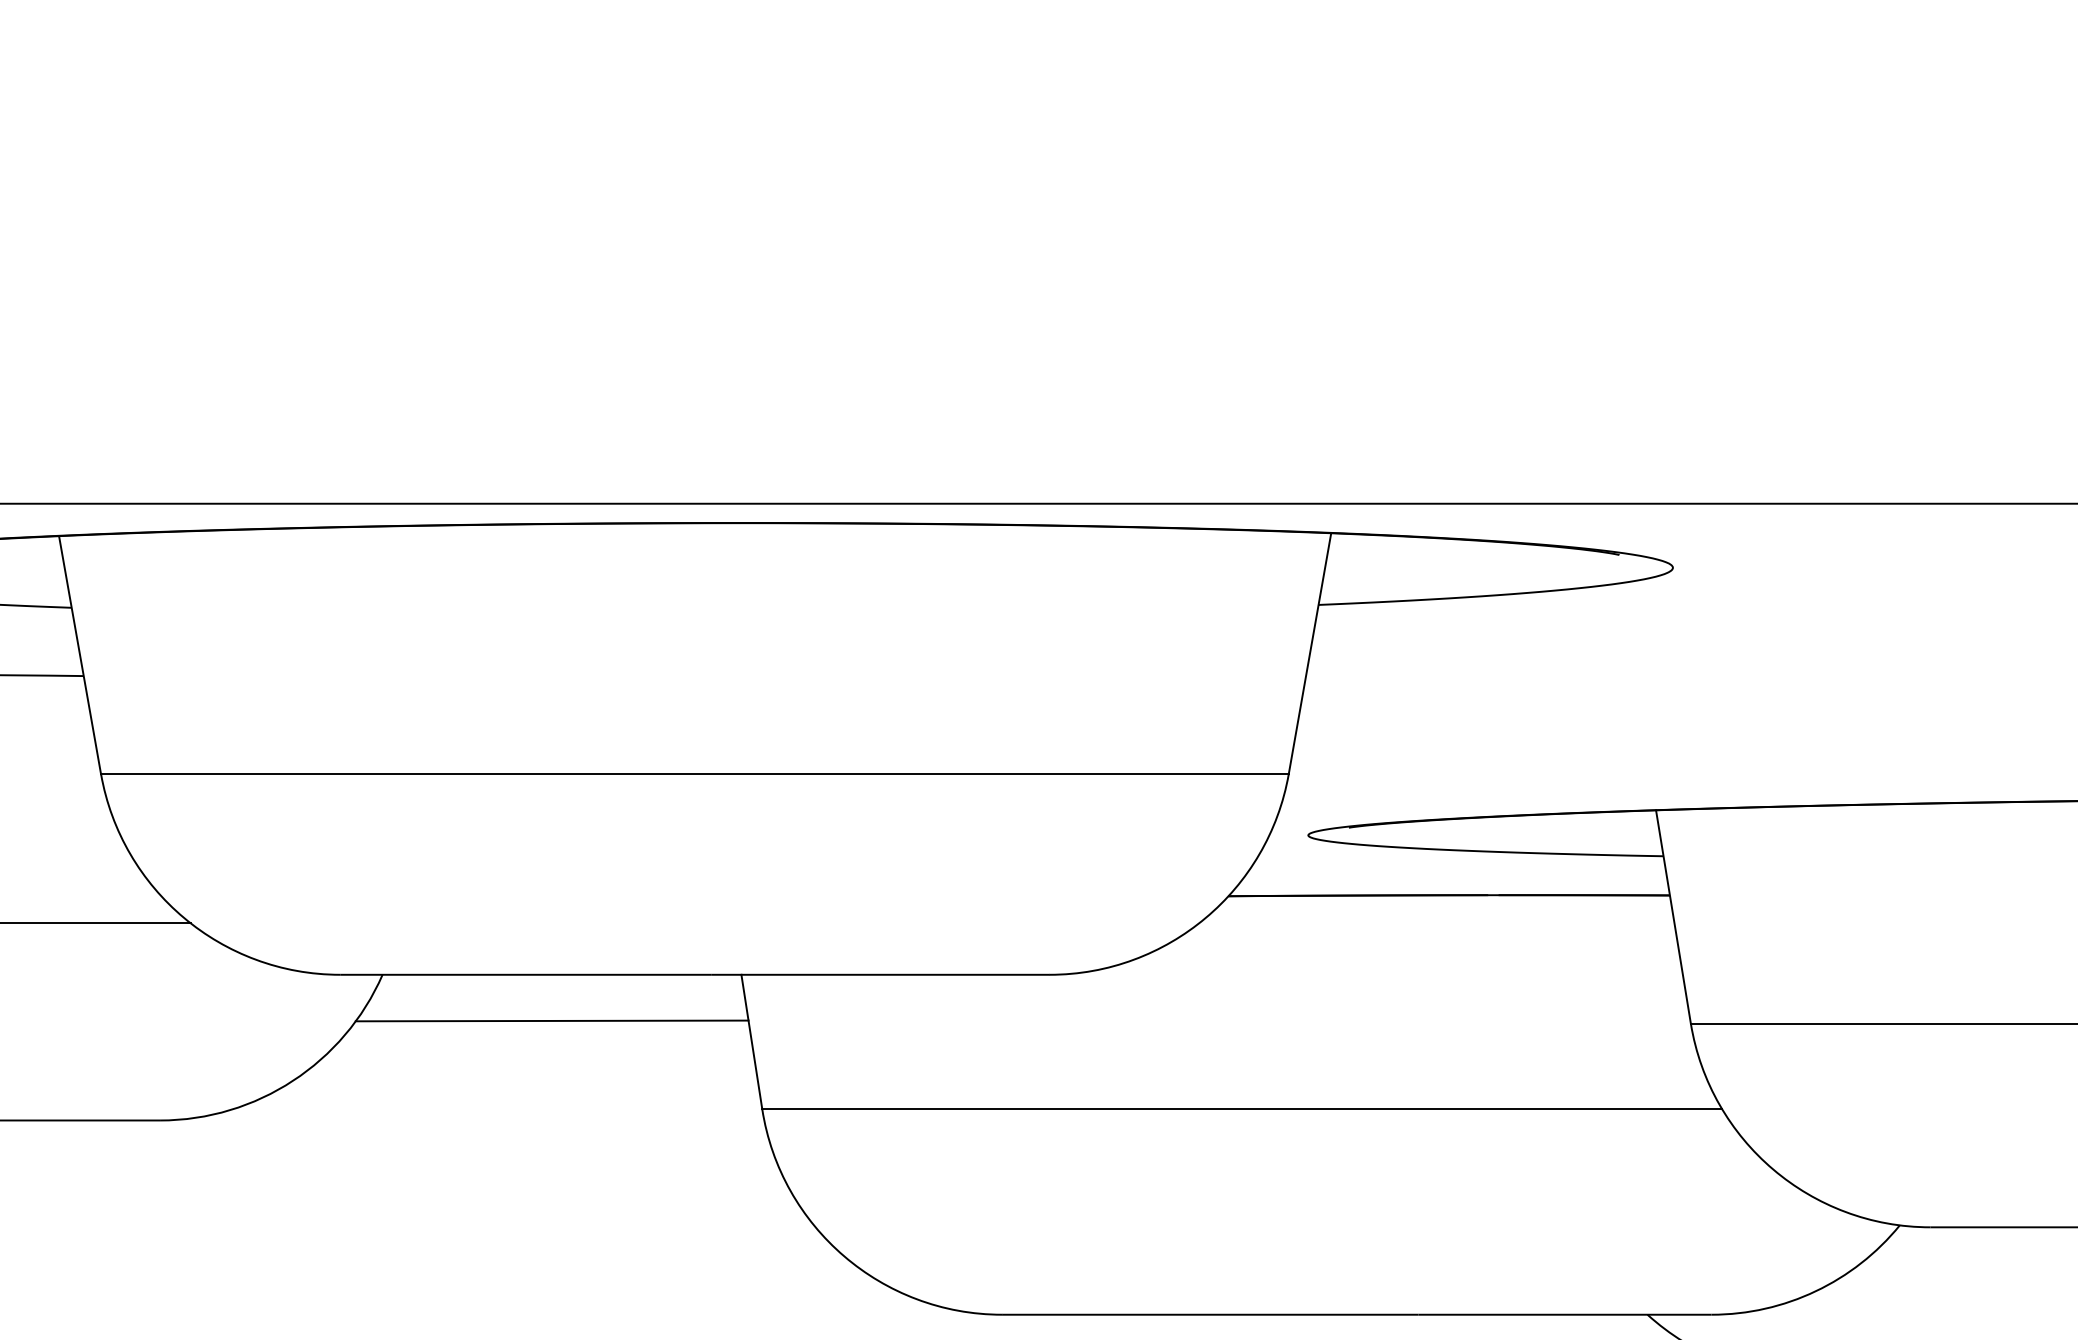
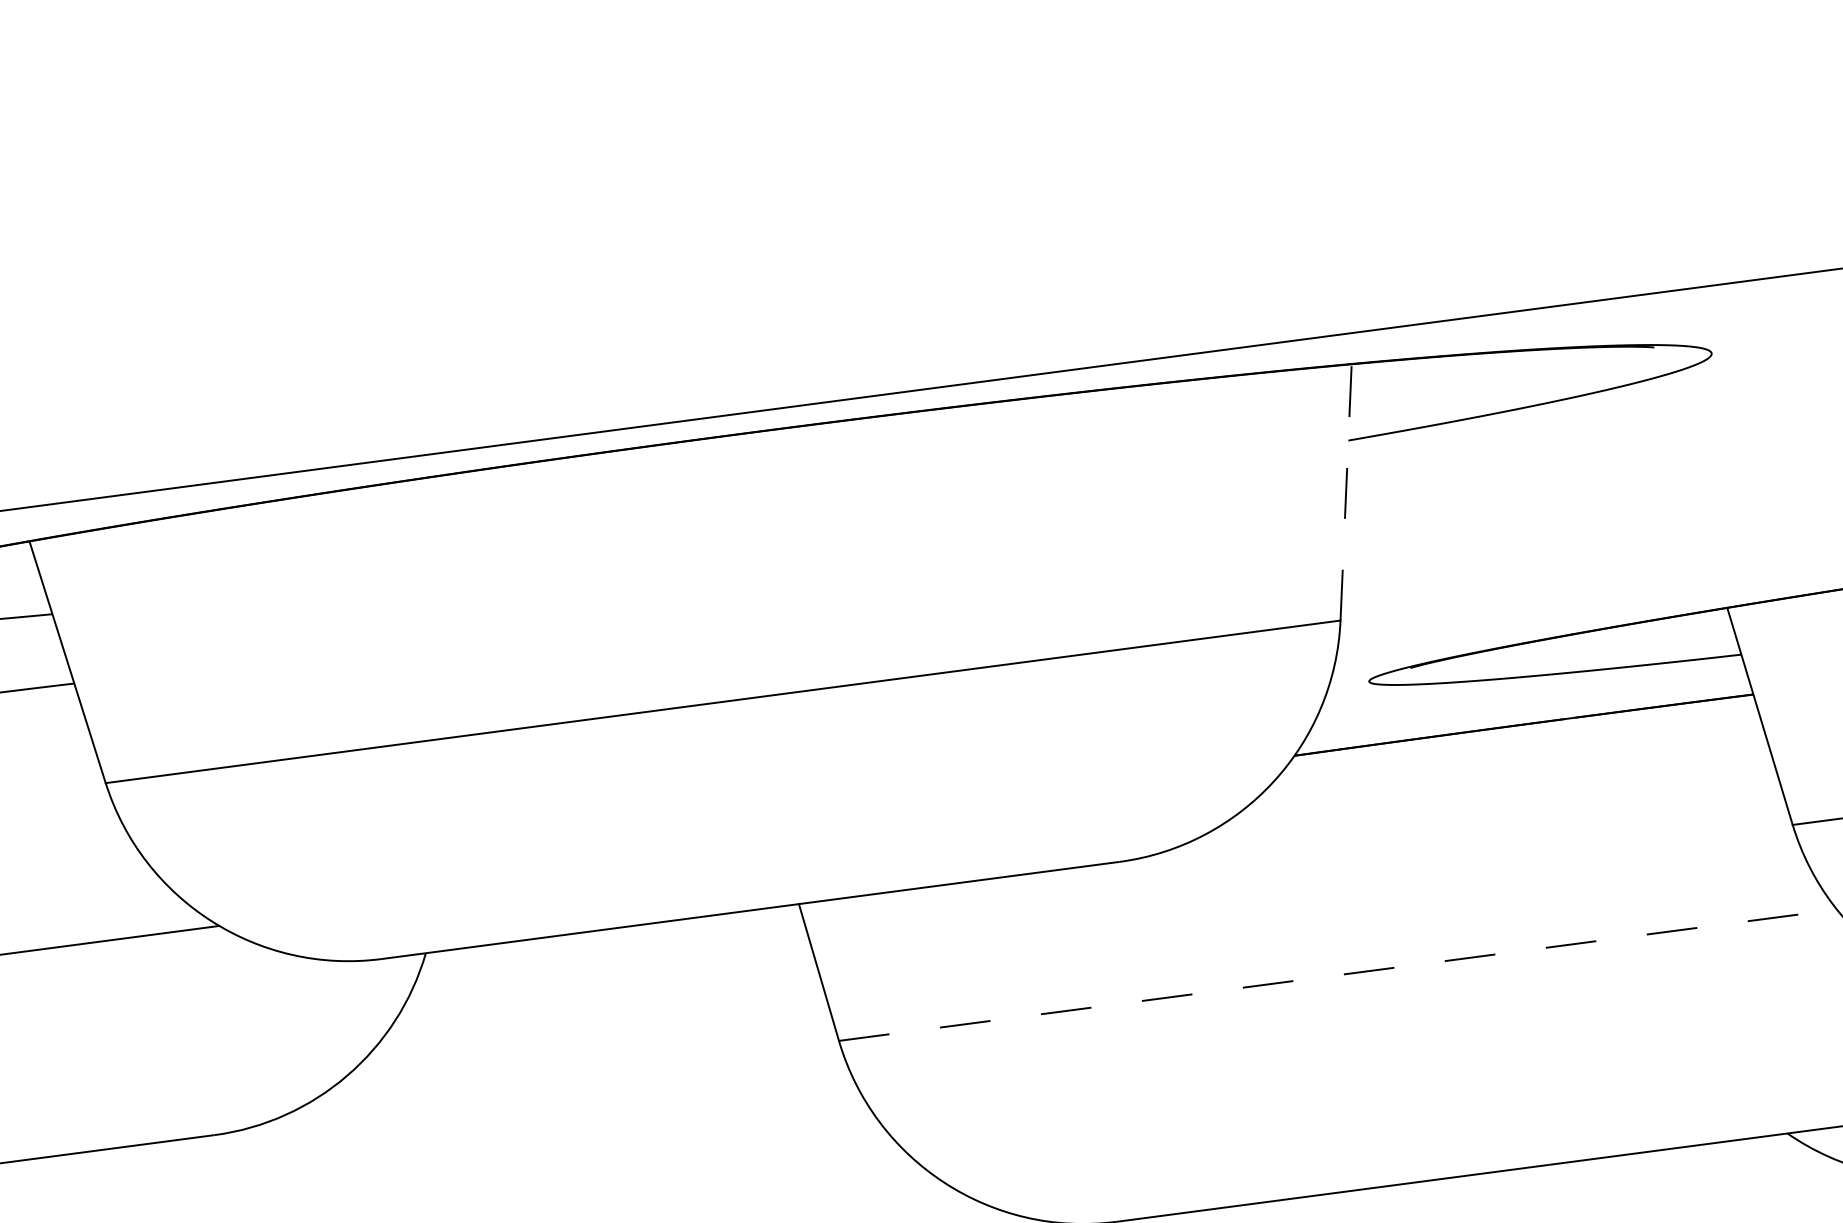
line: (1310, 653) -> (1346, 492), solid -> dashed
line: (551, 1020) -> (607, 977), removed
line: (1242, 1109) -> (1338, 975), solid -> dashed

